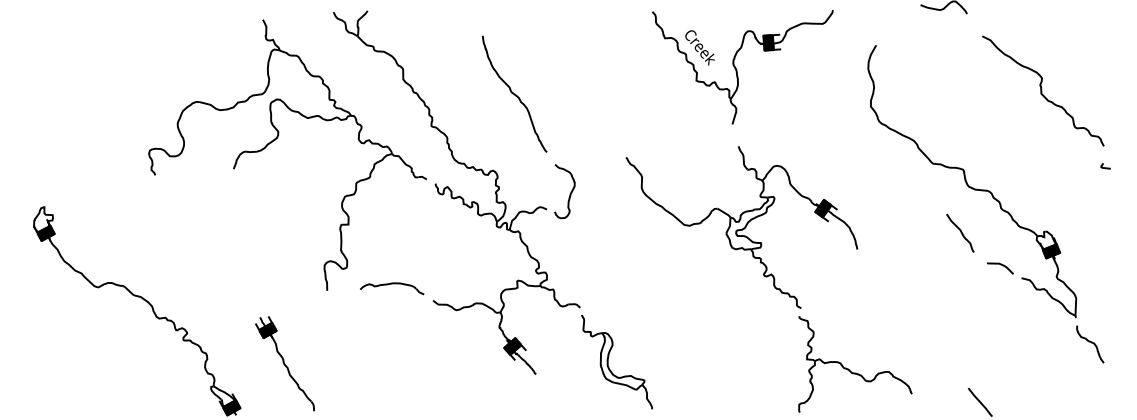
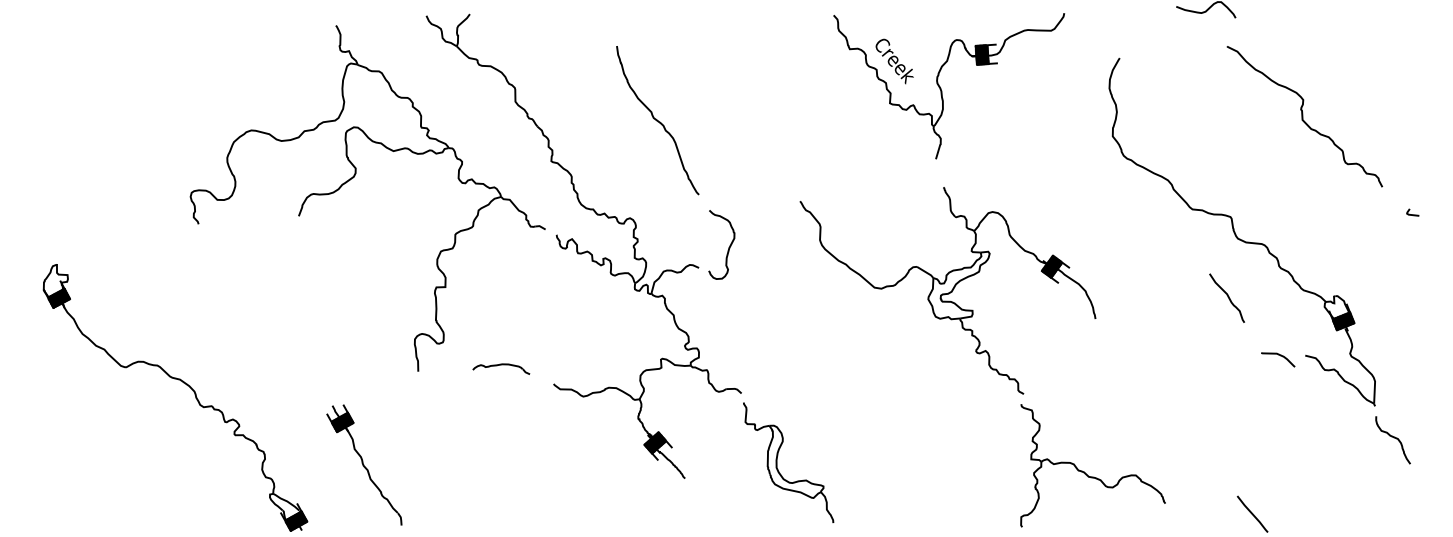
curve: (1042, 90) -> (1303, 115), moved
curve: (1002, 266) -> (1280, 357), moved
part: (392, 288) -> (501, 368), size x0.7

